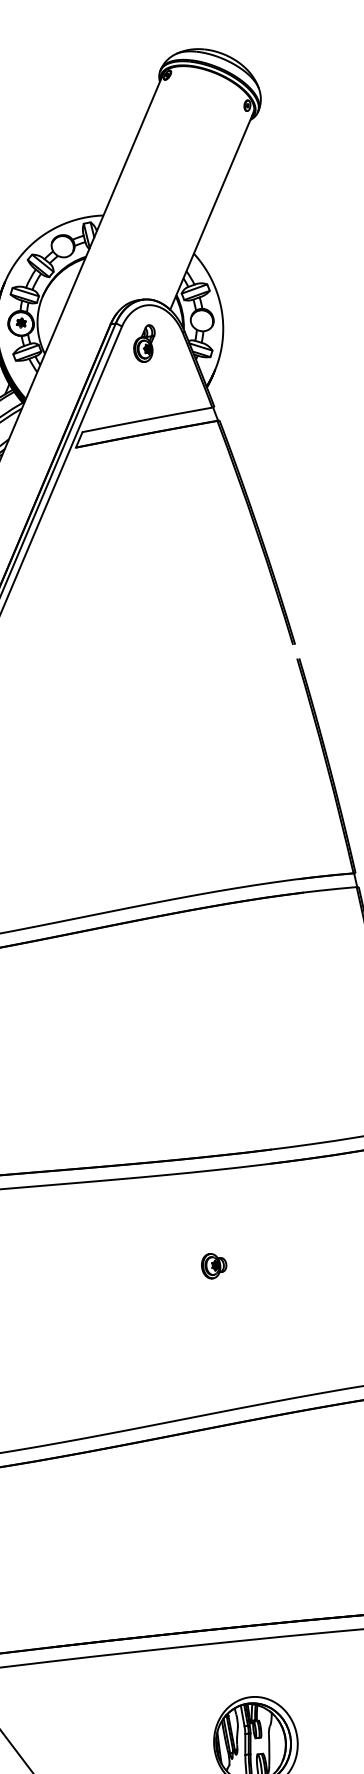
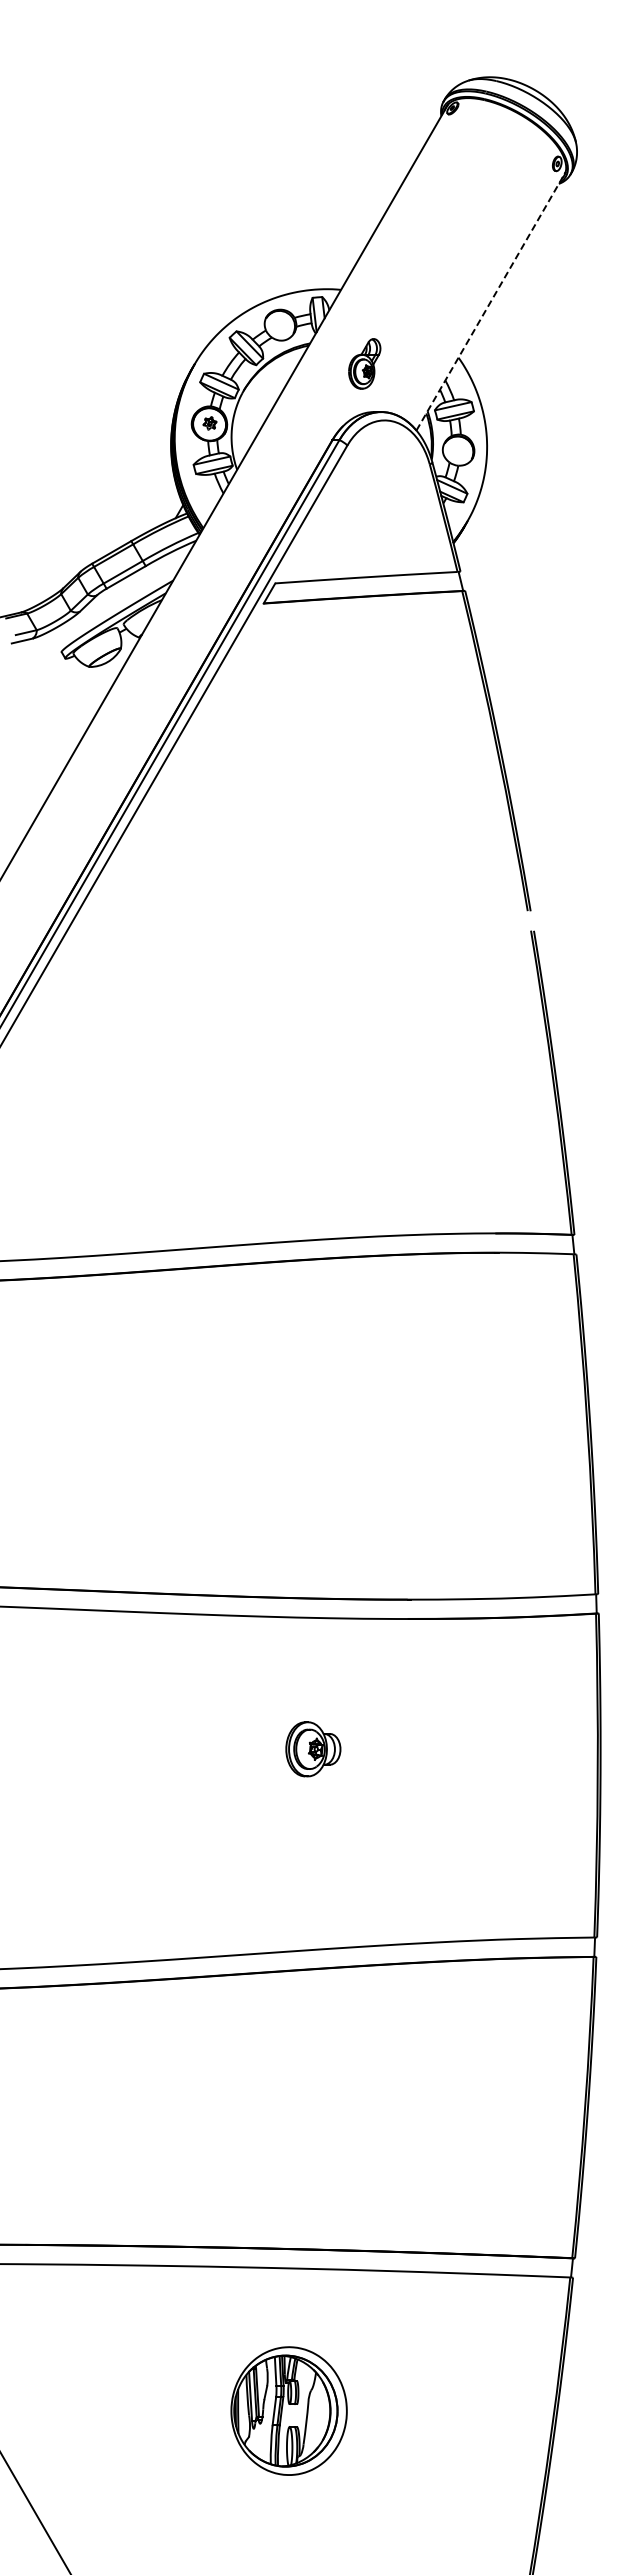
line: (212, 209) -> (491, 300), solid -> dashed
part: (144, 343) -> (364, 363), moved
part: (214, 1265) -> (313, 1749), size x1.6

